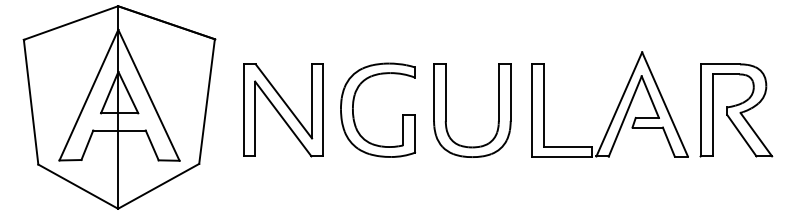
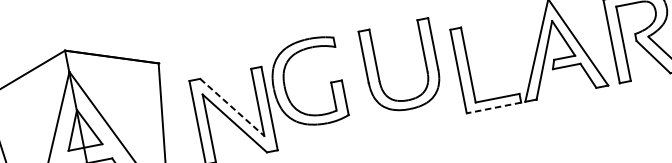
line: (283, 101) -> (231, 107), solid -> dashed
part: (446, 110) -> (378, 71), moved
part: (354, 115) -> (287, 92), moved
line: (561, 156) -> (493, 108), solid -> dashed

